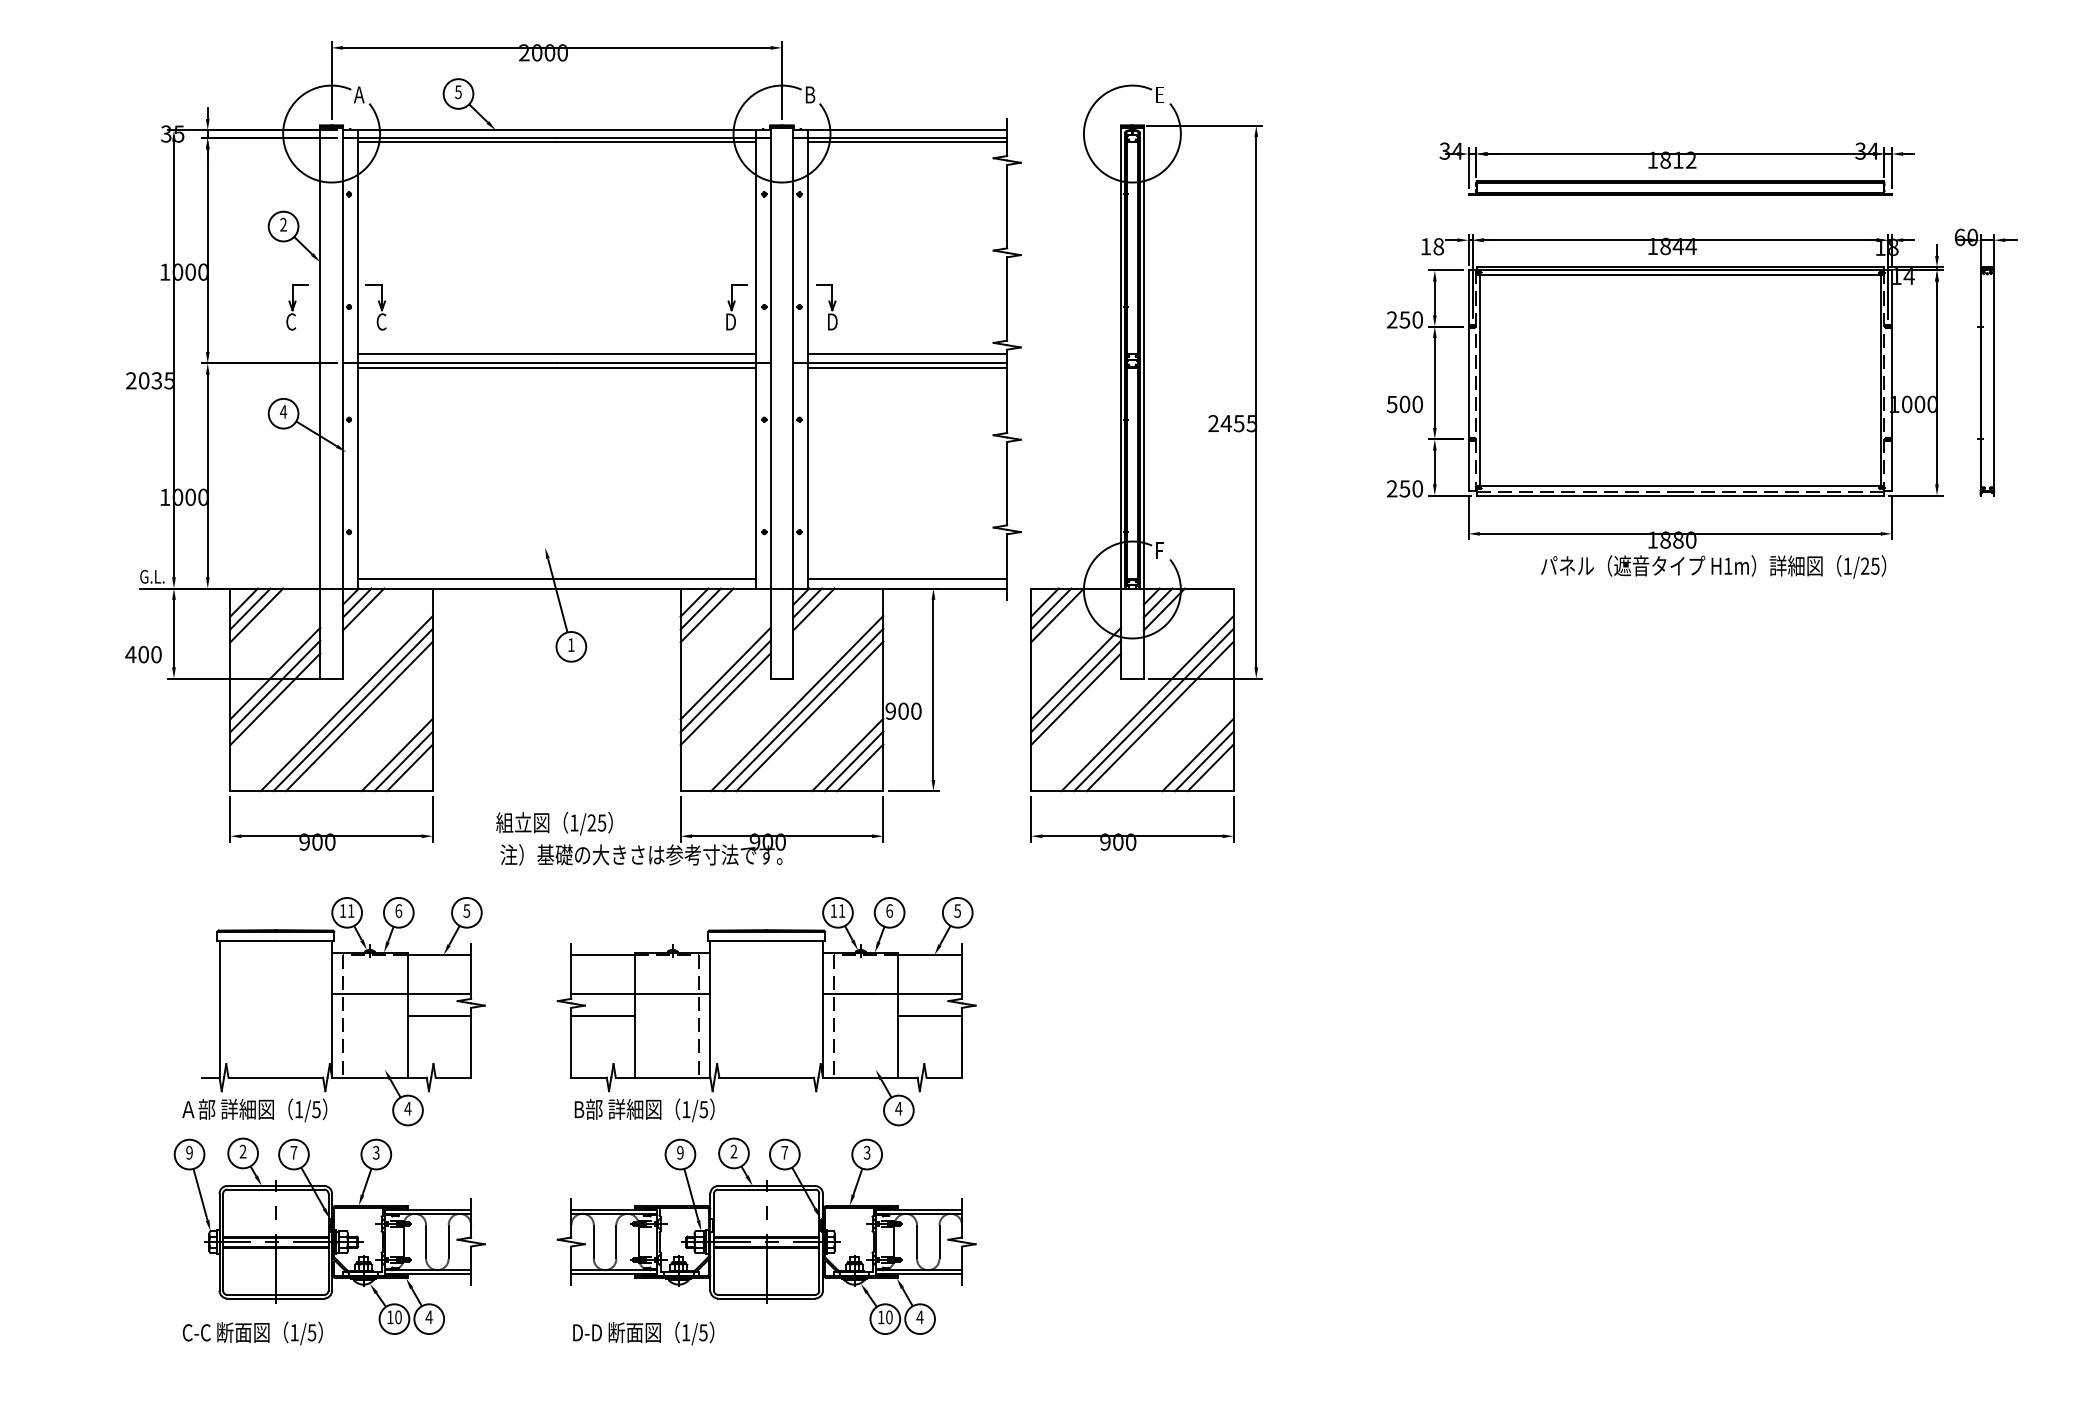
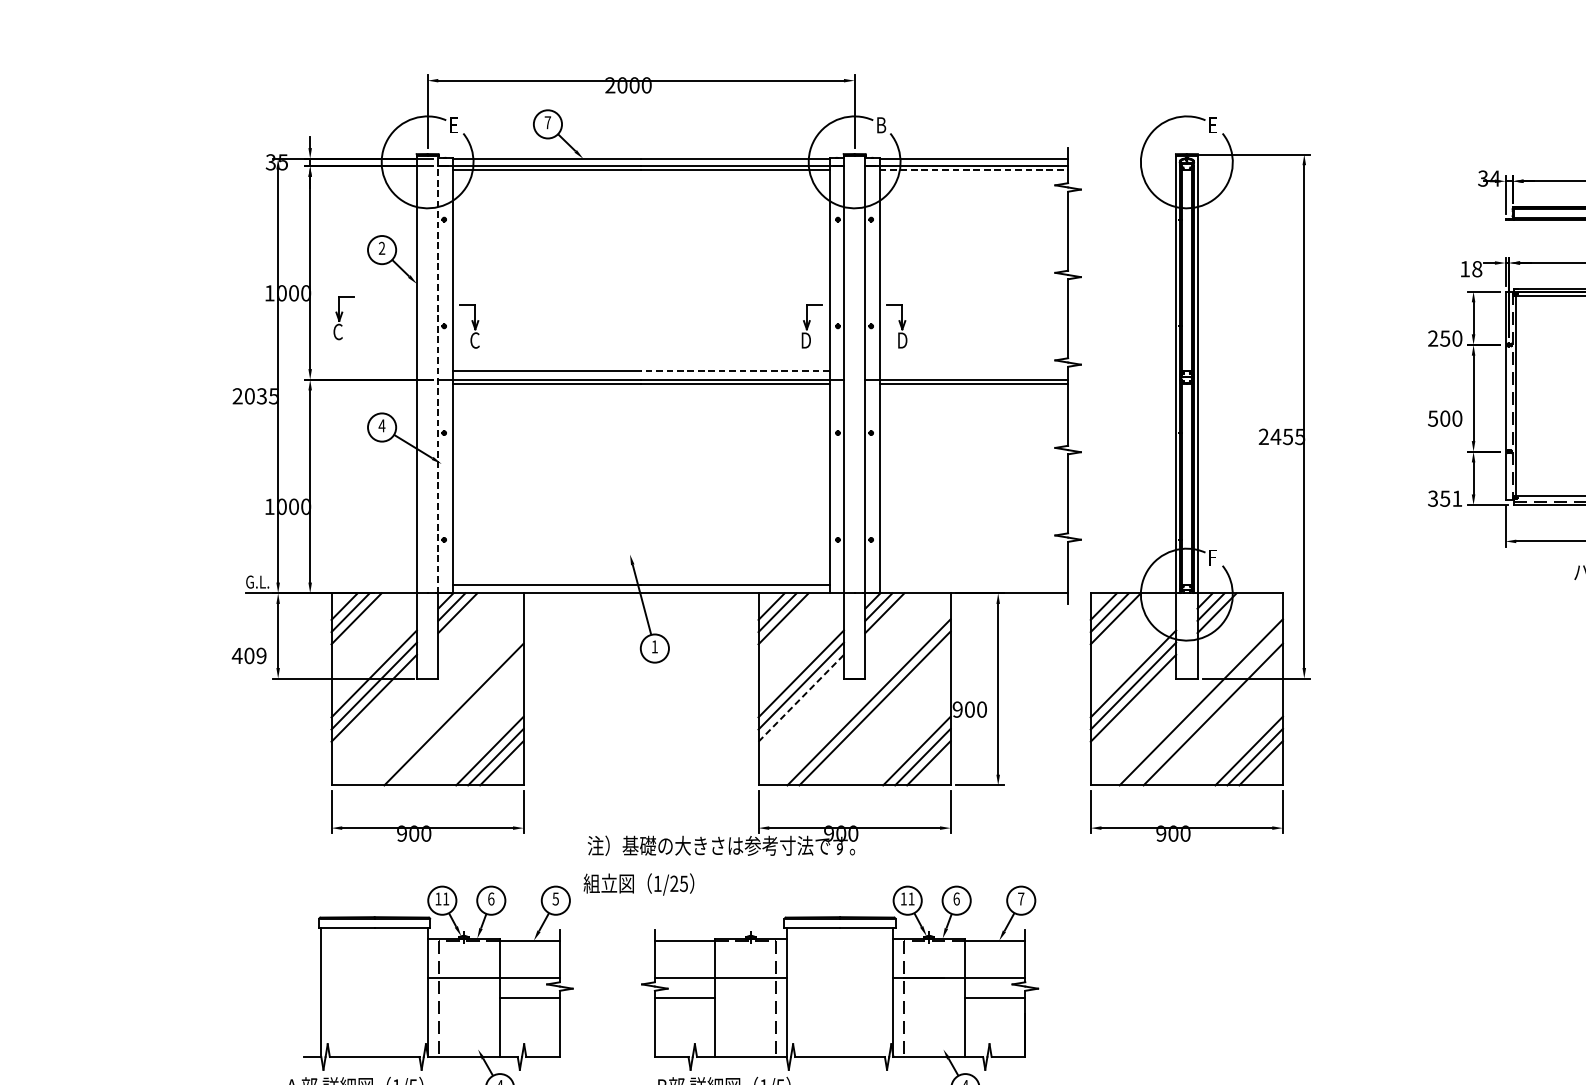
text: (458, 92) -> (547, 122), 5 -> 7
text: (359, 94) -> (454, 124), A -> E
line: (908, 142) -> (974, 170), solid -> dashed
part: (297, 307) -> (344, 318), moved
line: (655, 354) -> (734, 371), solid -> dashed
line: (907, 354) -> (973, 371), removed
line: (342, 357) -> (437, 374), solid -> dashed
text: (1404, 488) -> (1444, 498), 250 -> 351
line: (907, 579) -> (973, 584), removed
text: (156, 654) -> (261, 655), 400 -> 409
line: (726, 698) -> (801, 697), solid -> dashed
line: (346, 703) -> (441, 702), removed
line: (352, 709) -> (447, 707), removed
line: (1153, 709) -> (1206, 707), removed
line: (809, 716) -> (880, 714), removed
text: (554, 823) -> (638, 884), moved
text: (957, 910) -> (1021, 898), 5 -> 7

